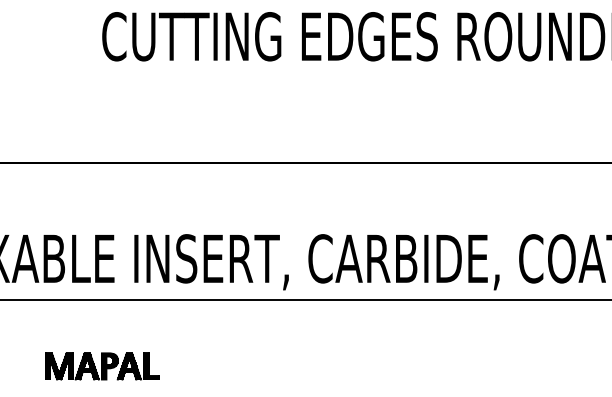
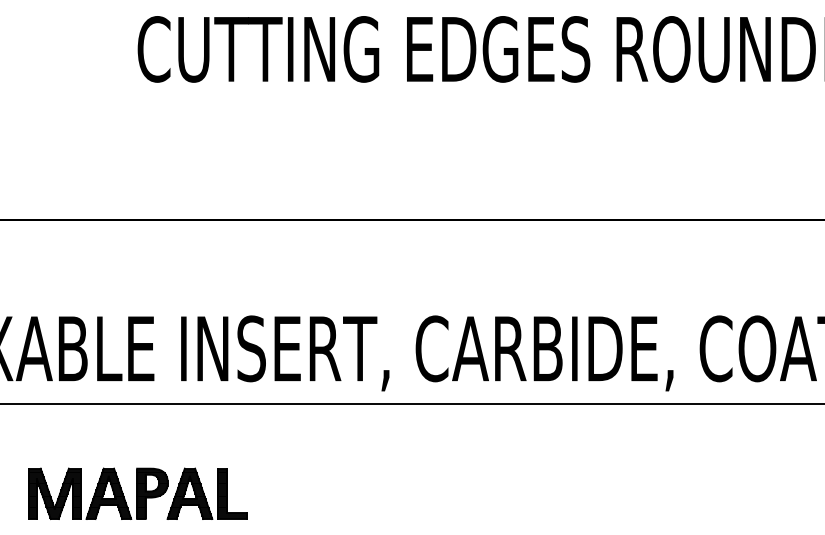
part: (102, 366) -> (138, 493), size x1.43

